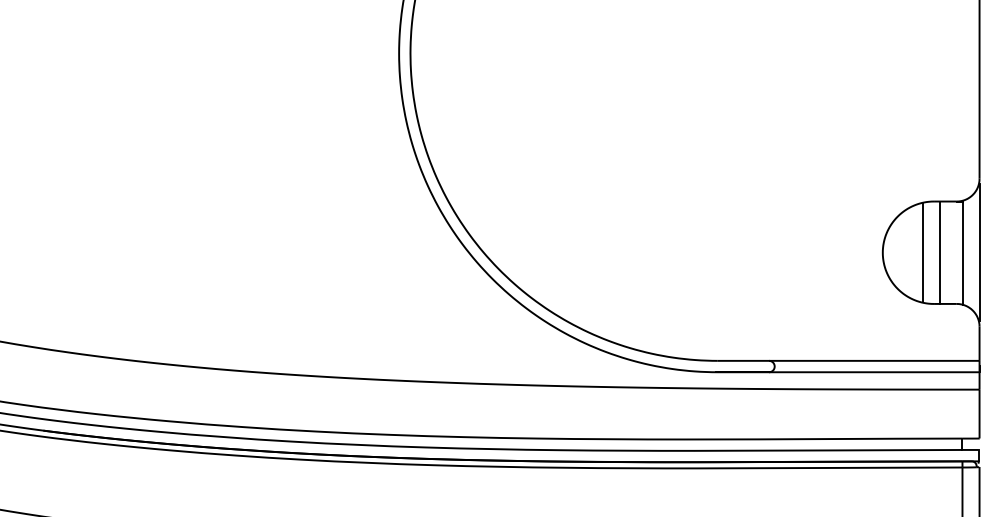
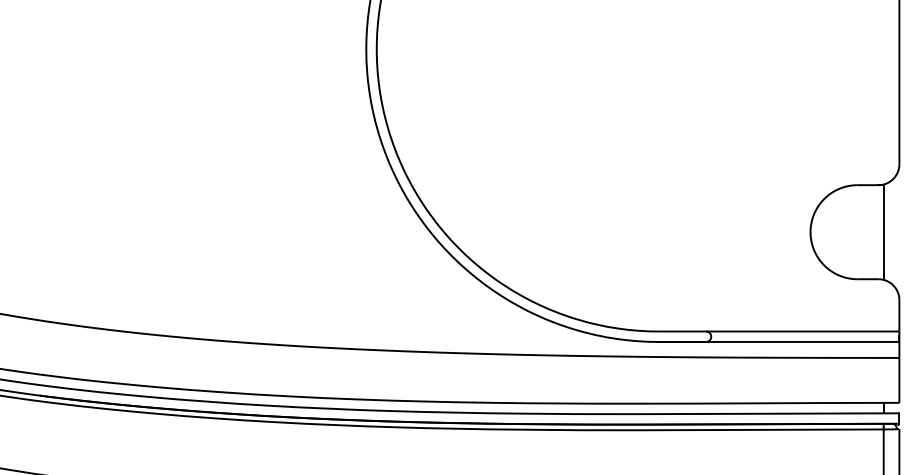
line: (922, 252) -> (846, 231), removed
line: (939, 252) -> (862, 231), removed
line: (979, 252) -> (899, 231), removed

